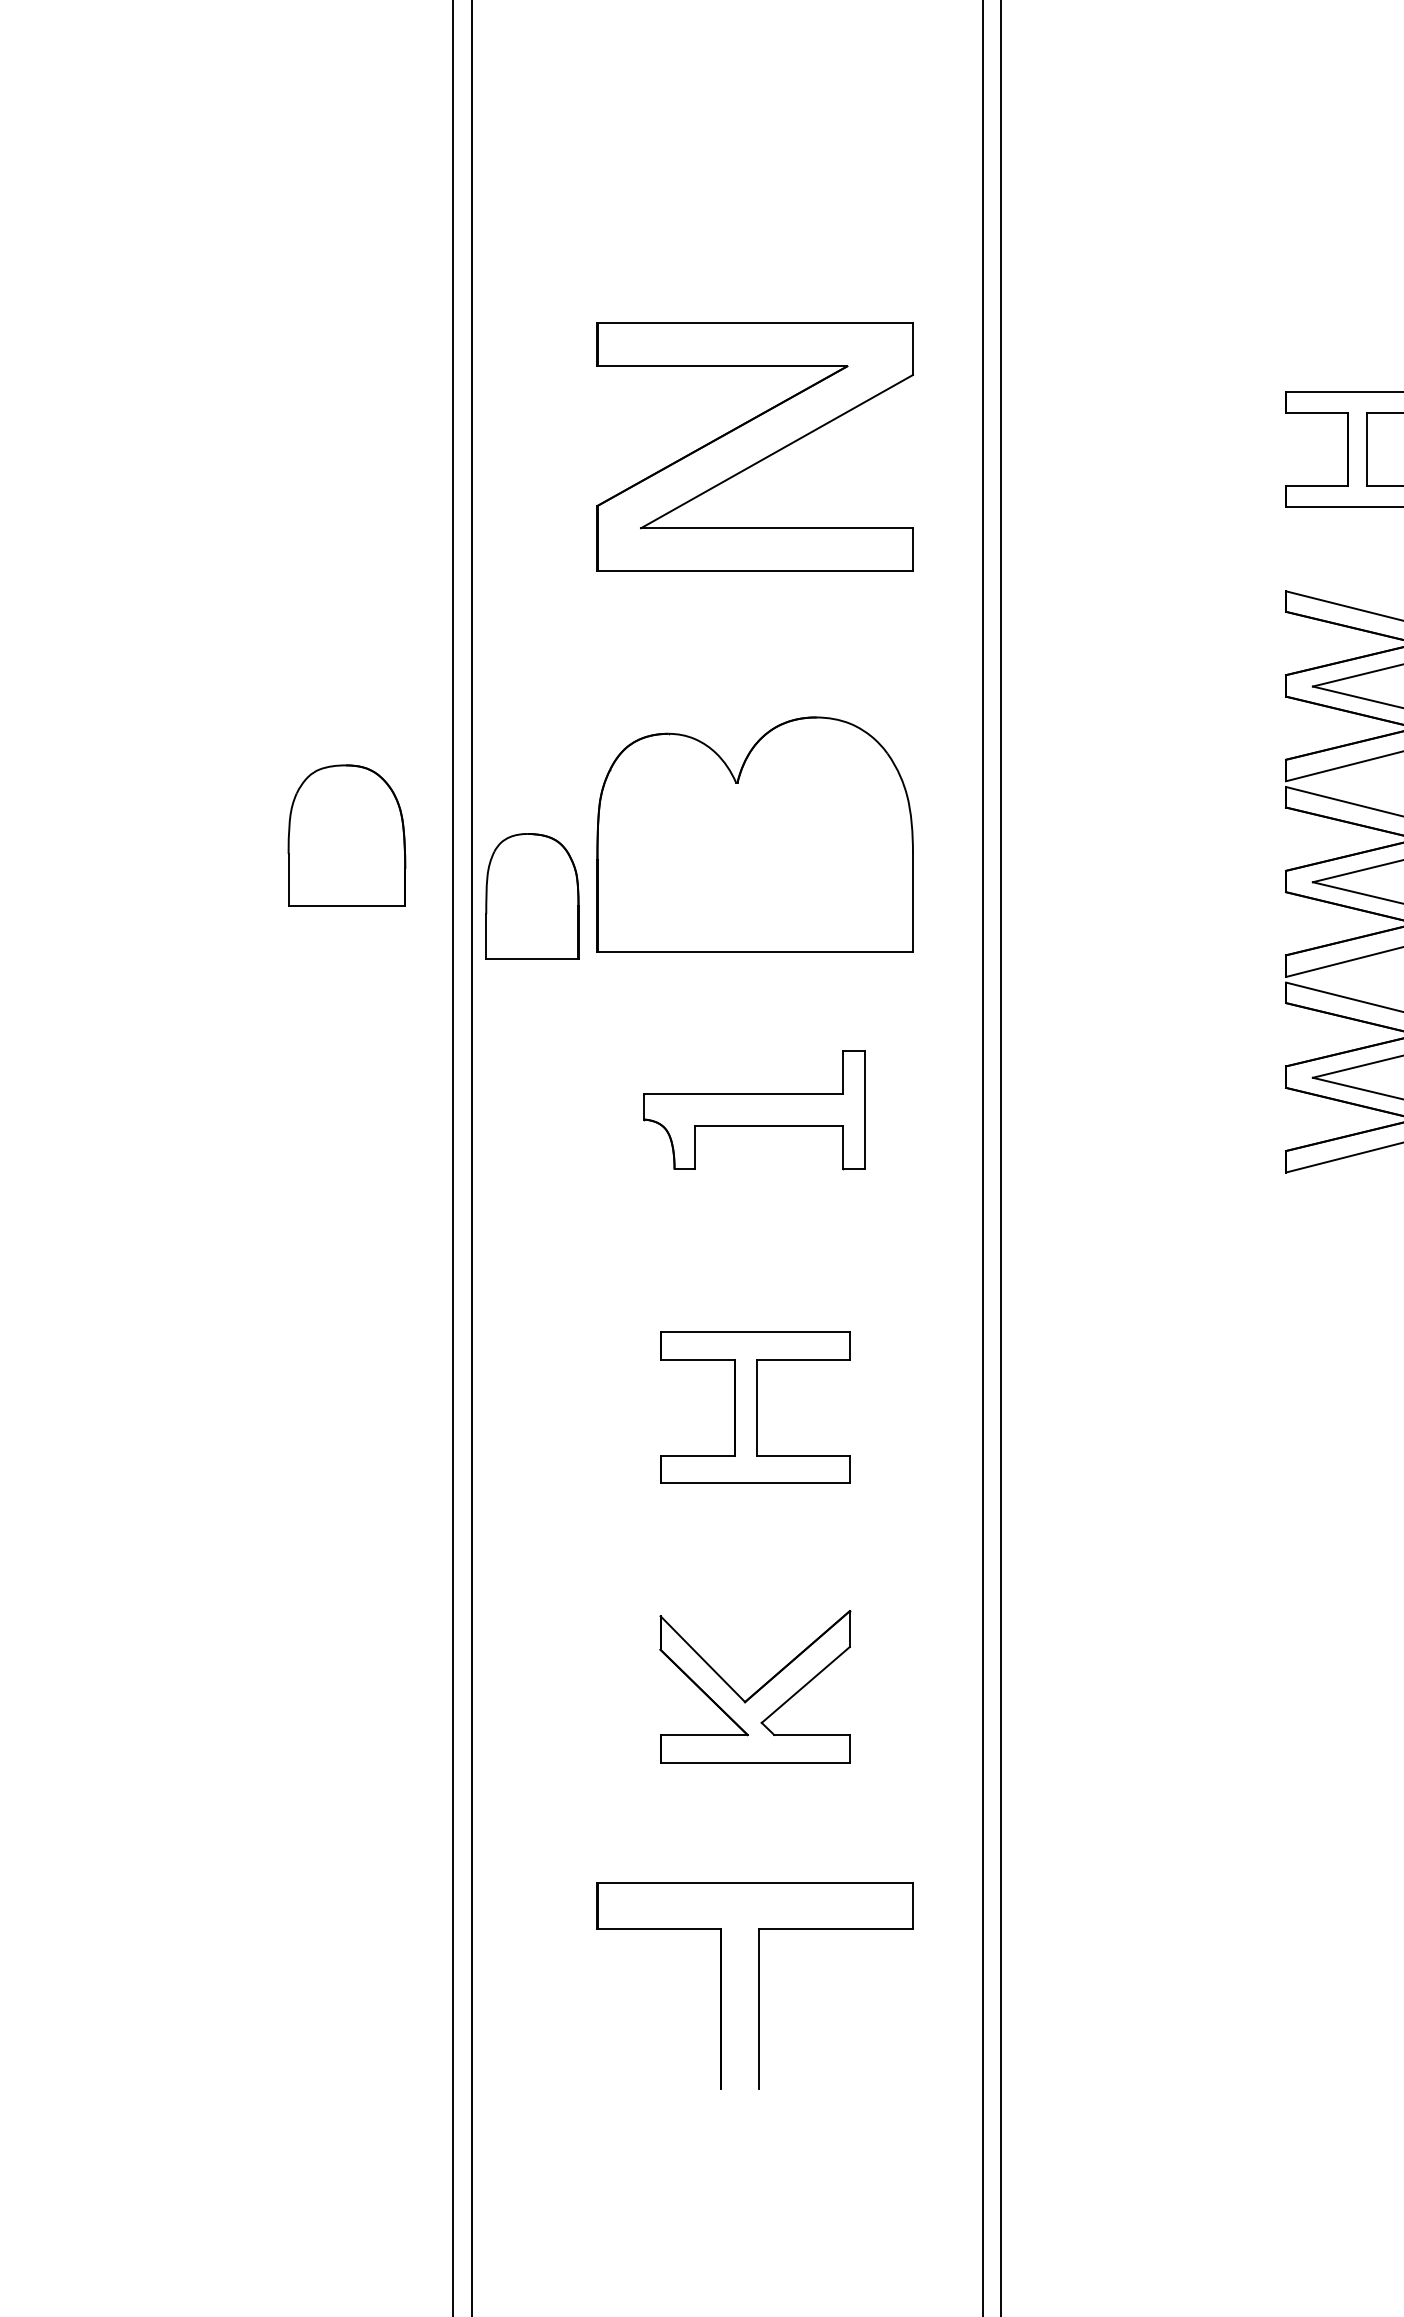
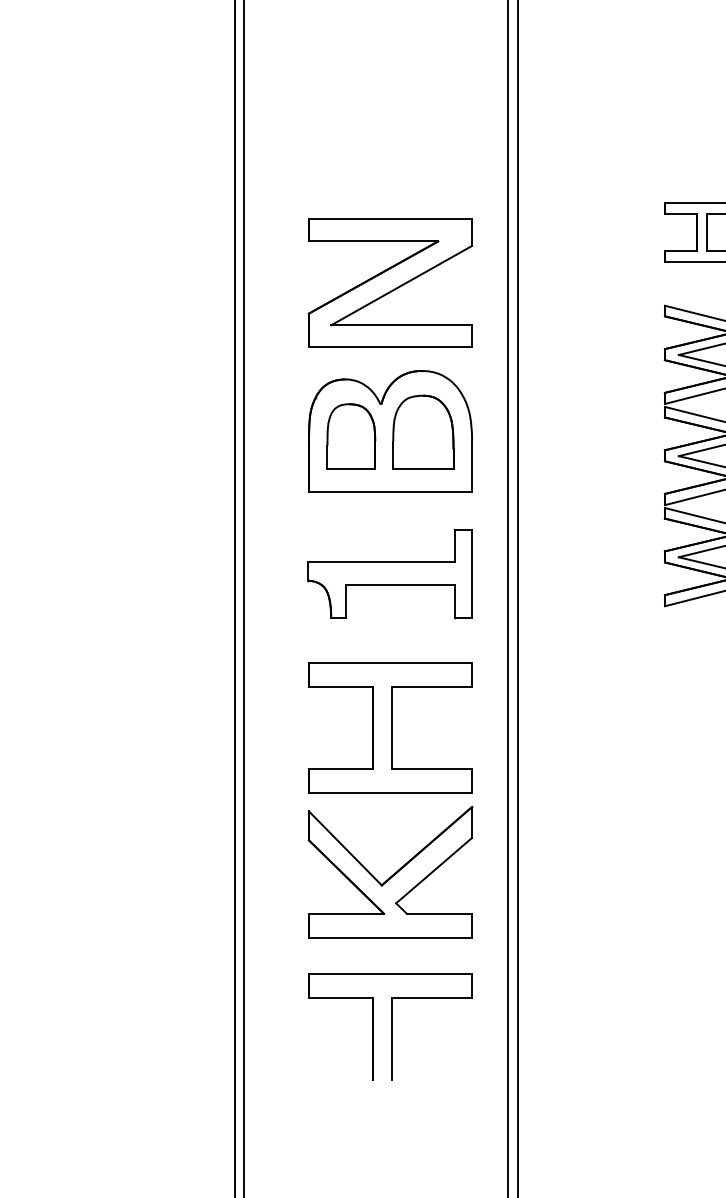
part: (755, 445) -> (390, 282), moved
part: (347, 834) -> (423, 431), moved
part: (532, 896) -> (351, 436), moved
part: (753, 1111) -> (389, 574), size x1.43
part: (755, 1407) -> (390, 727), size x1.67
part: (755, 1685) -> (390, 871), size x1.67

